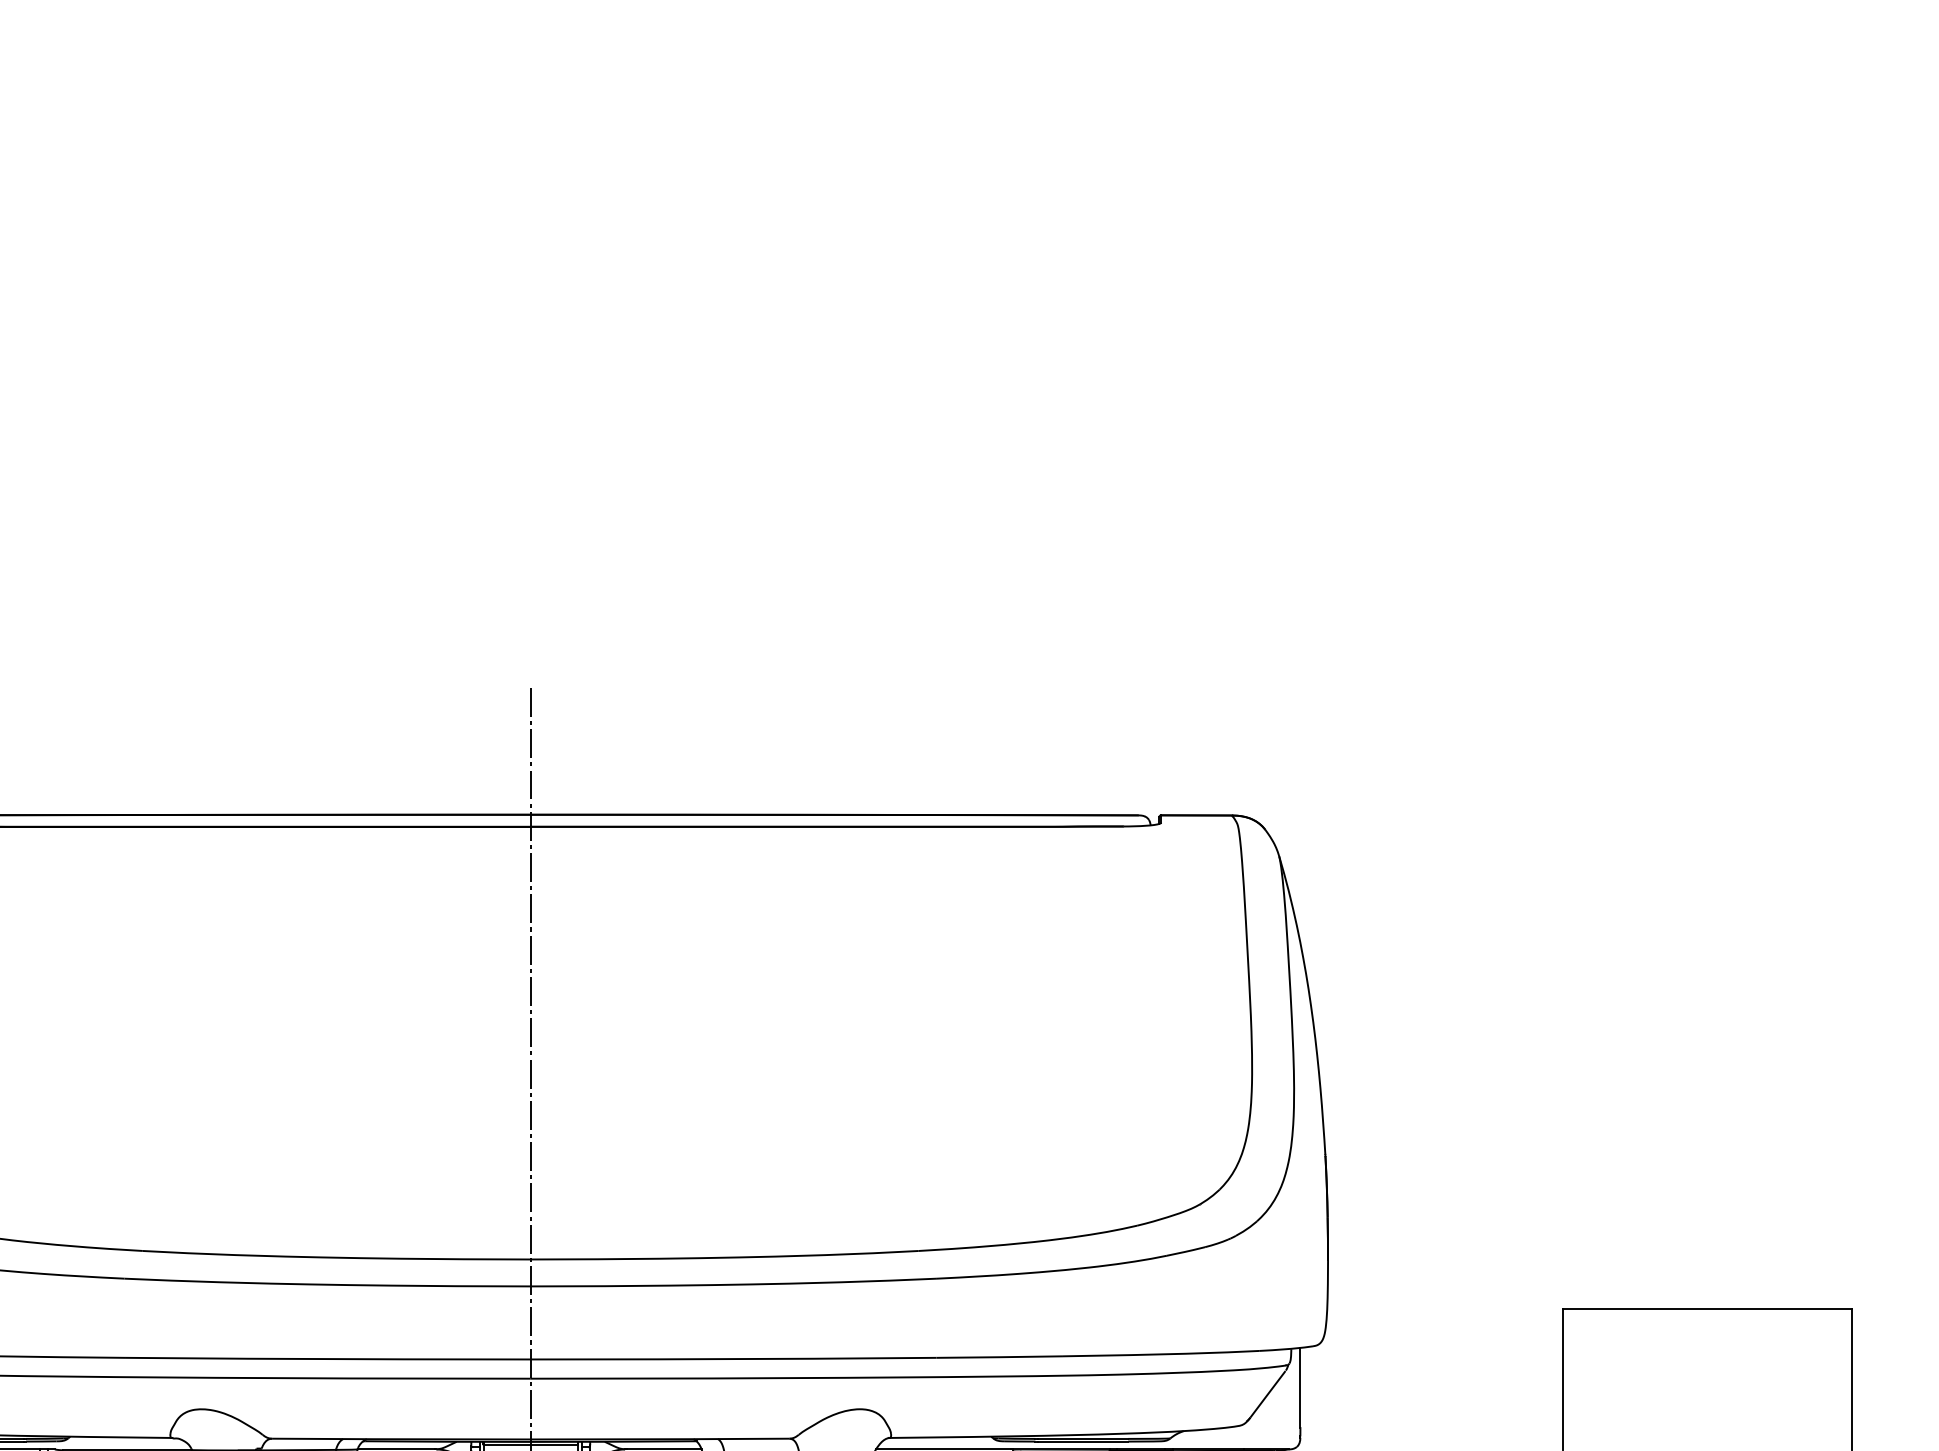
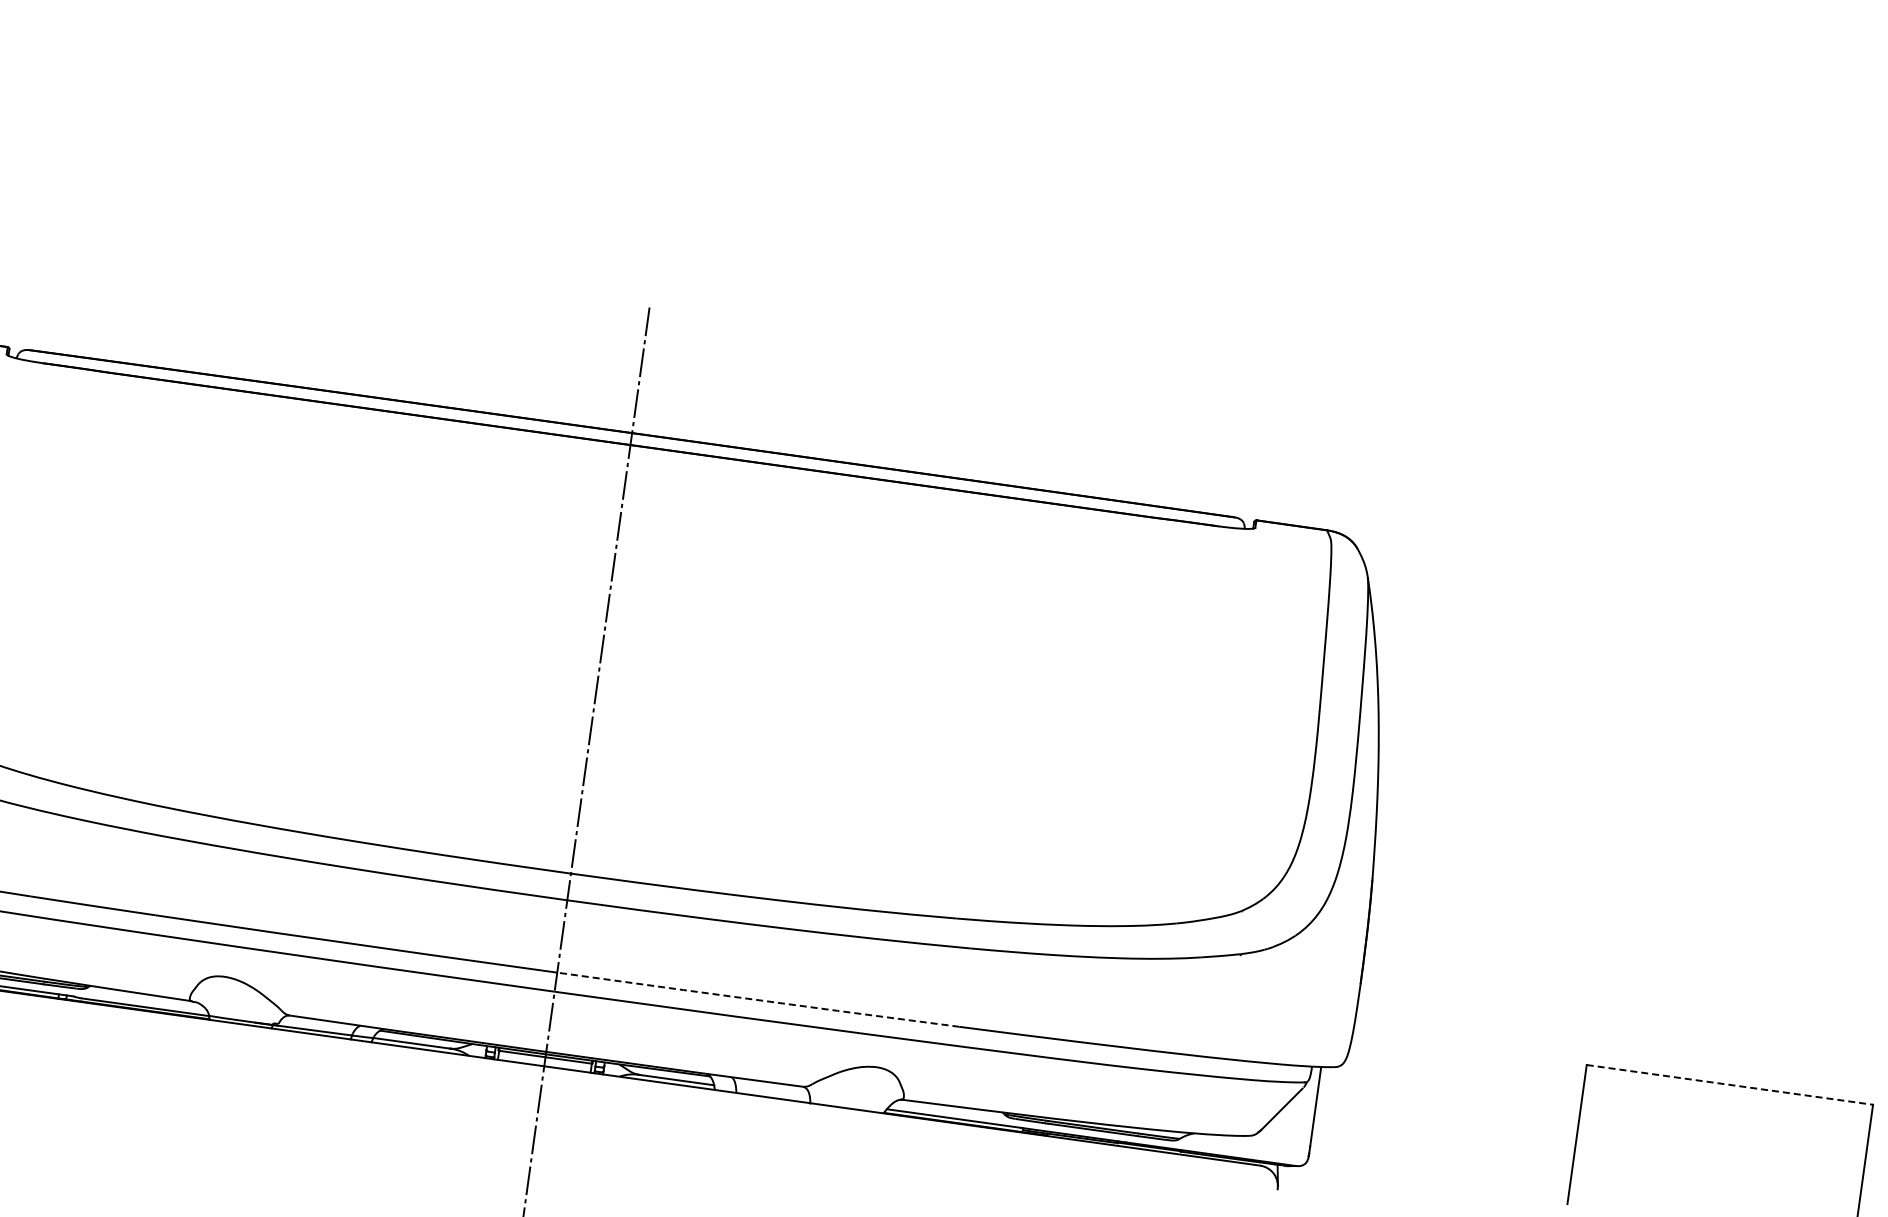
line: (1707, 1309) -> (1729, 1084), solid -> dashed
line: (732, 1359) -> (757, 1000), solid -> dashed

